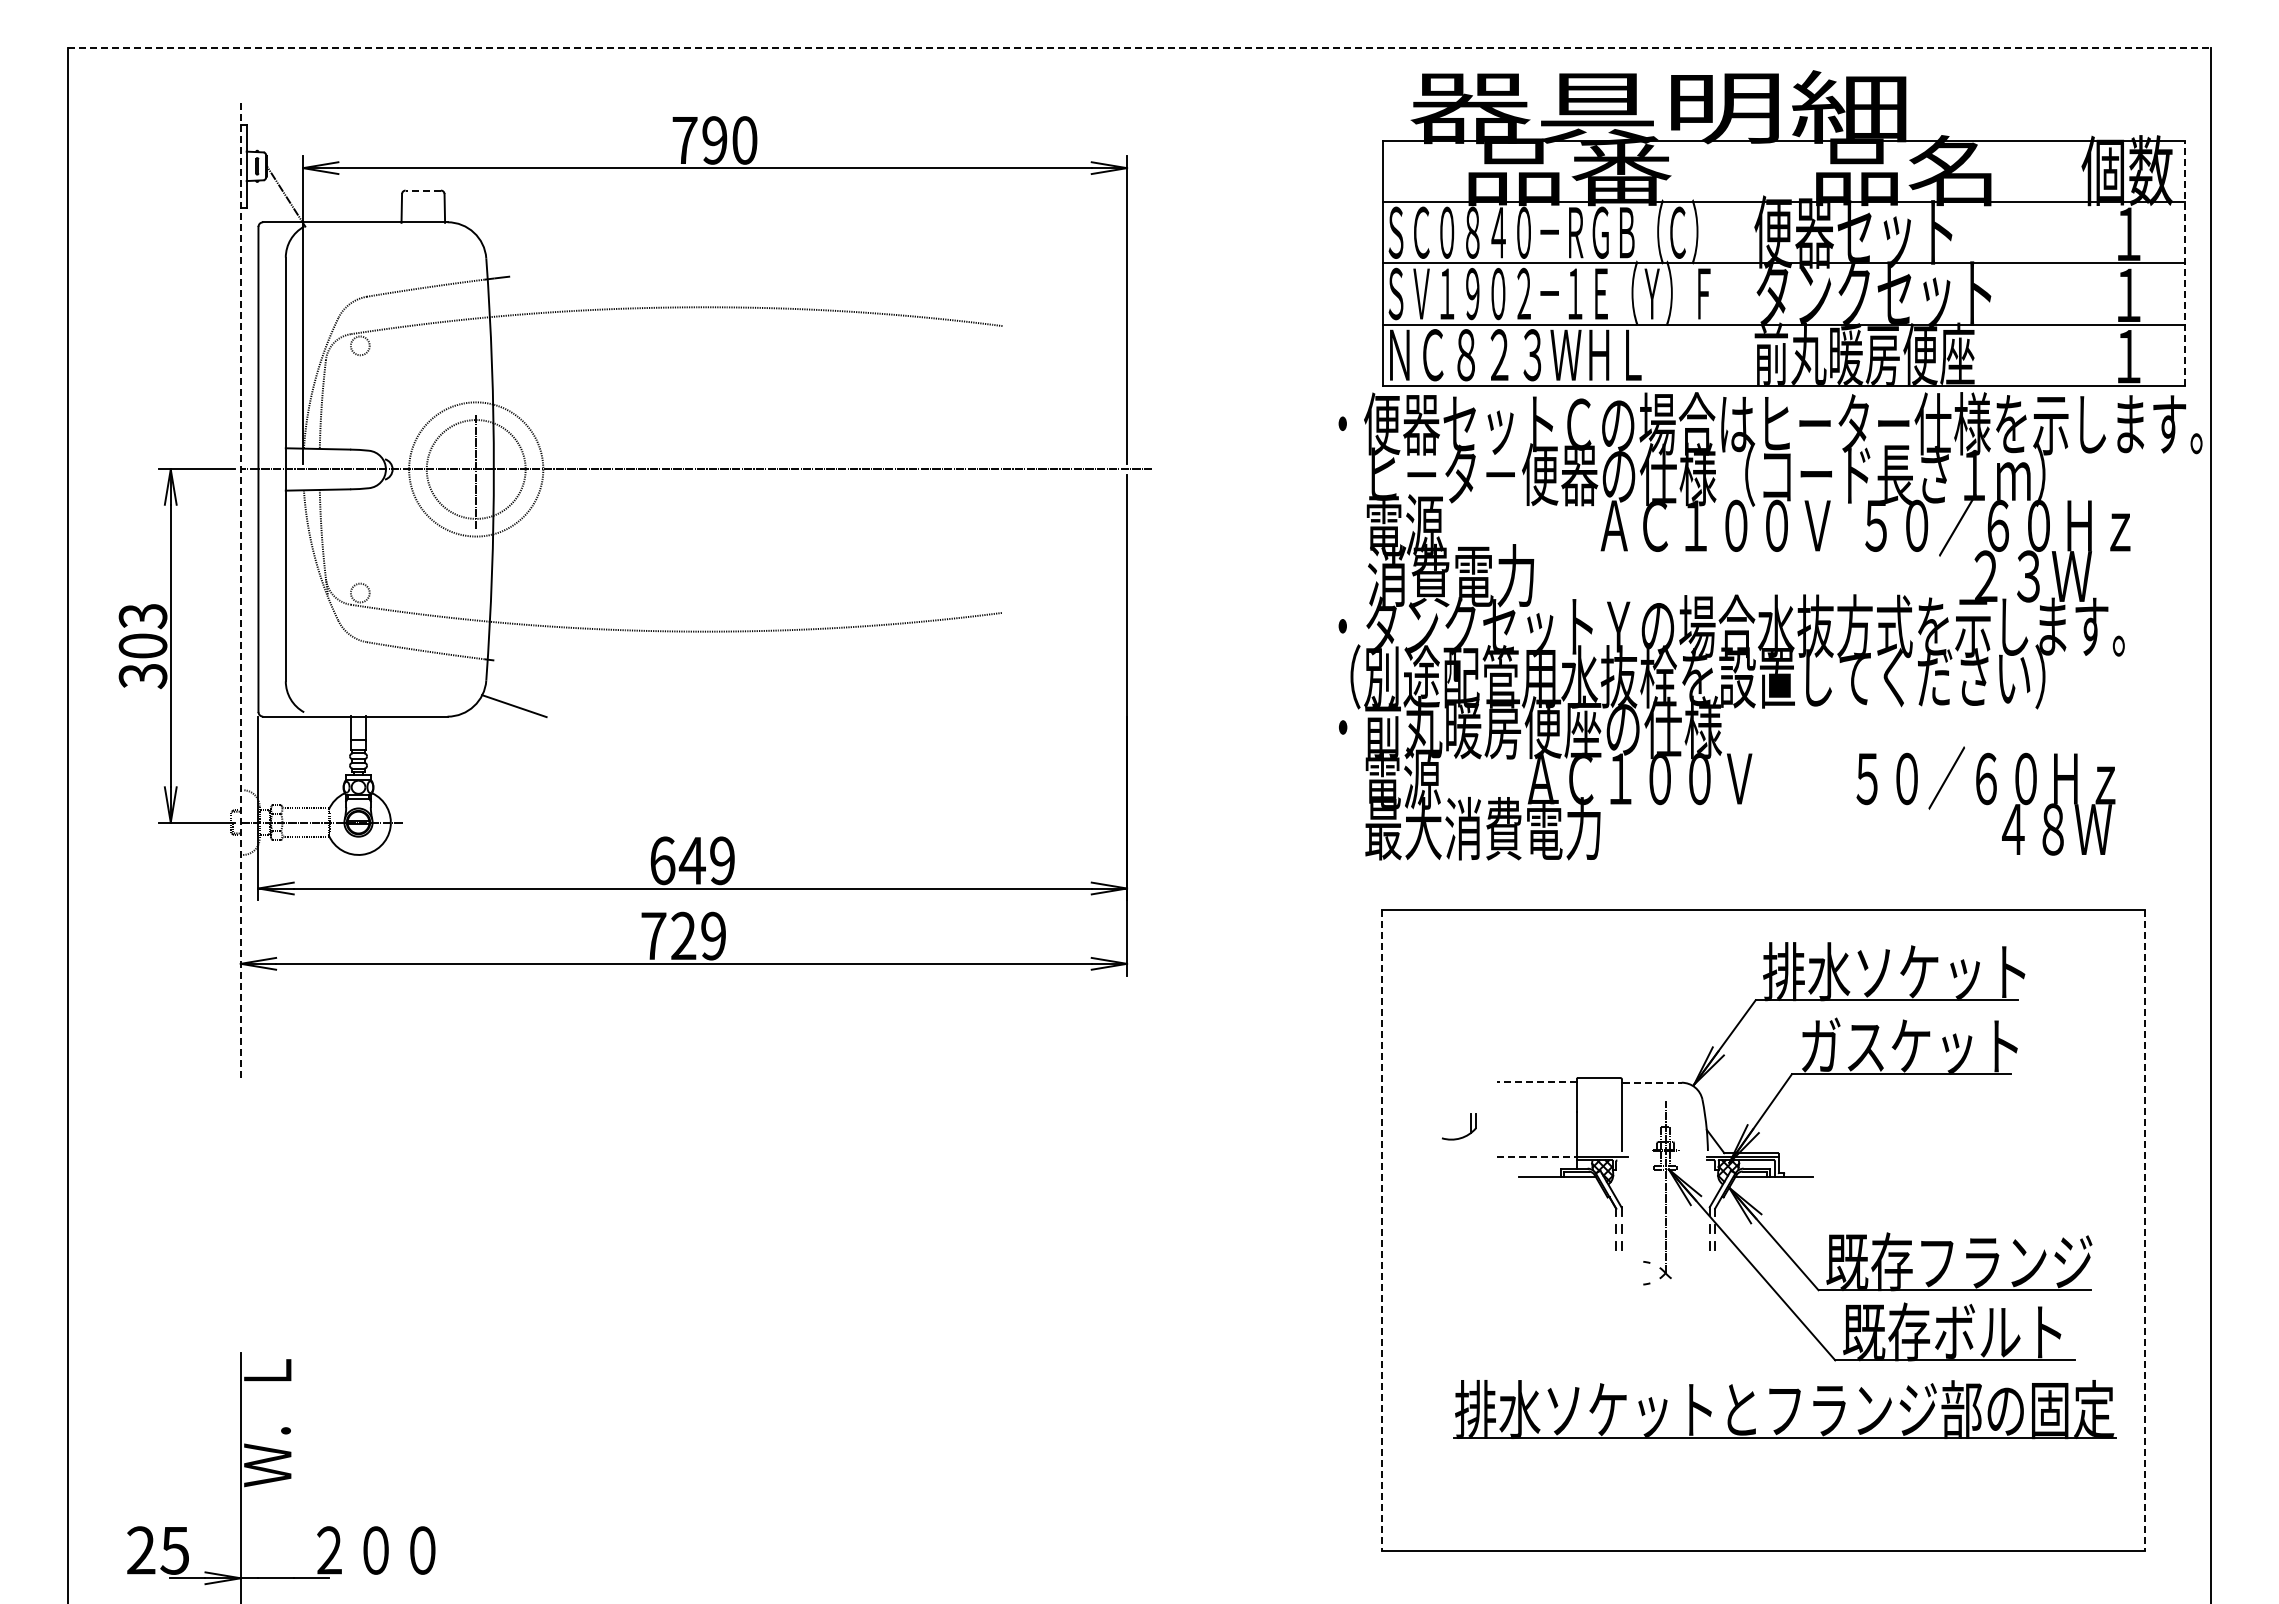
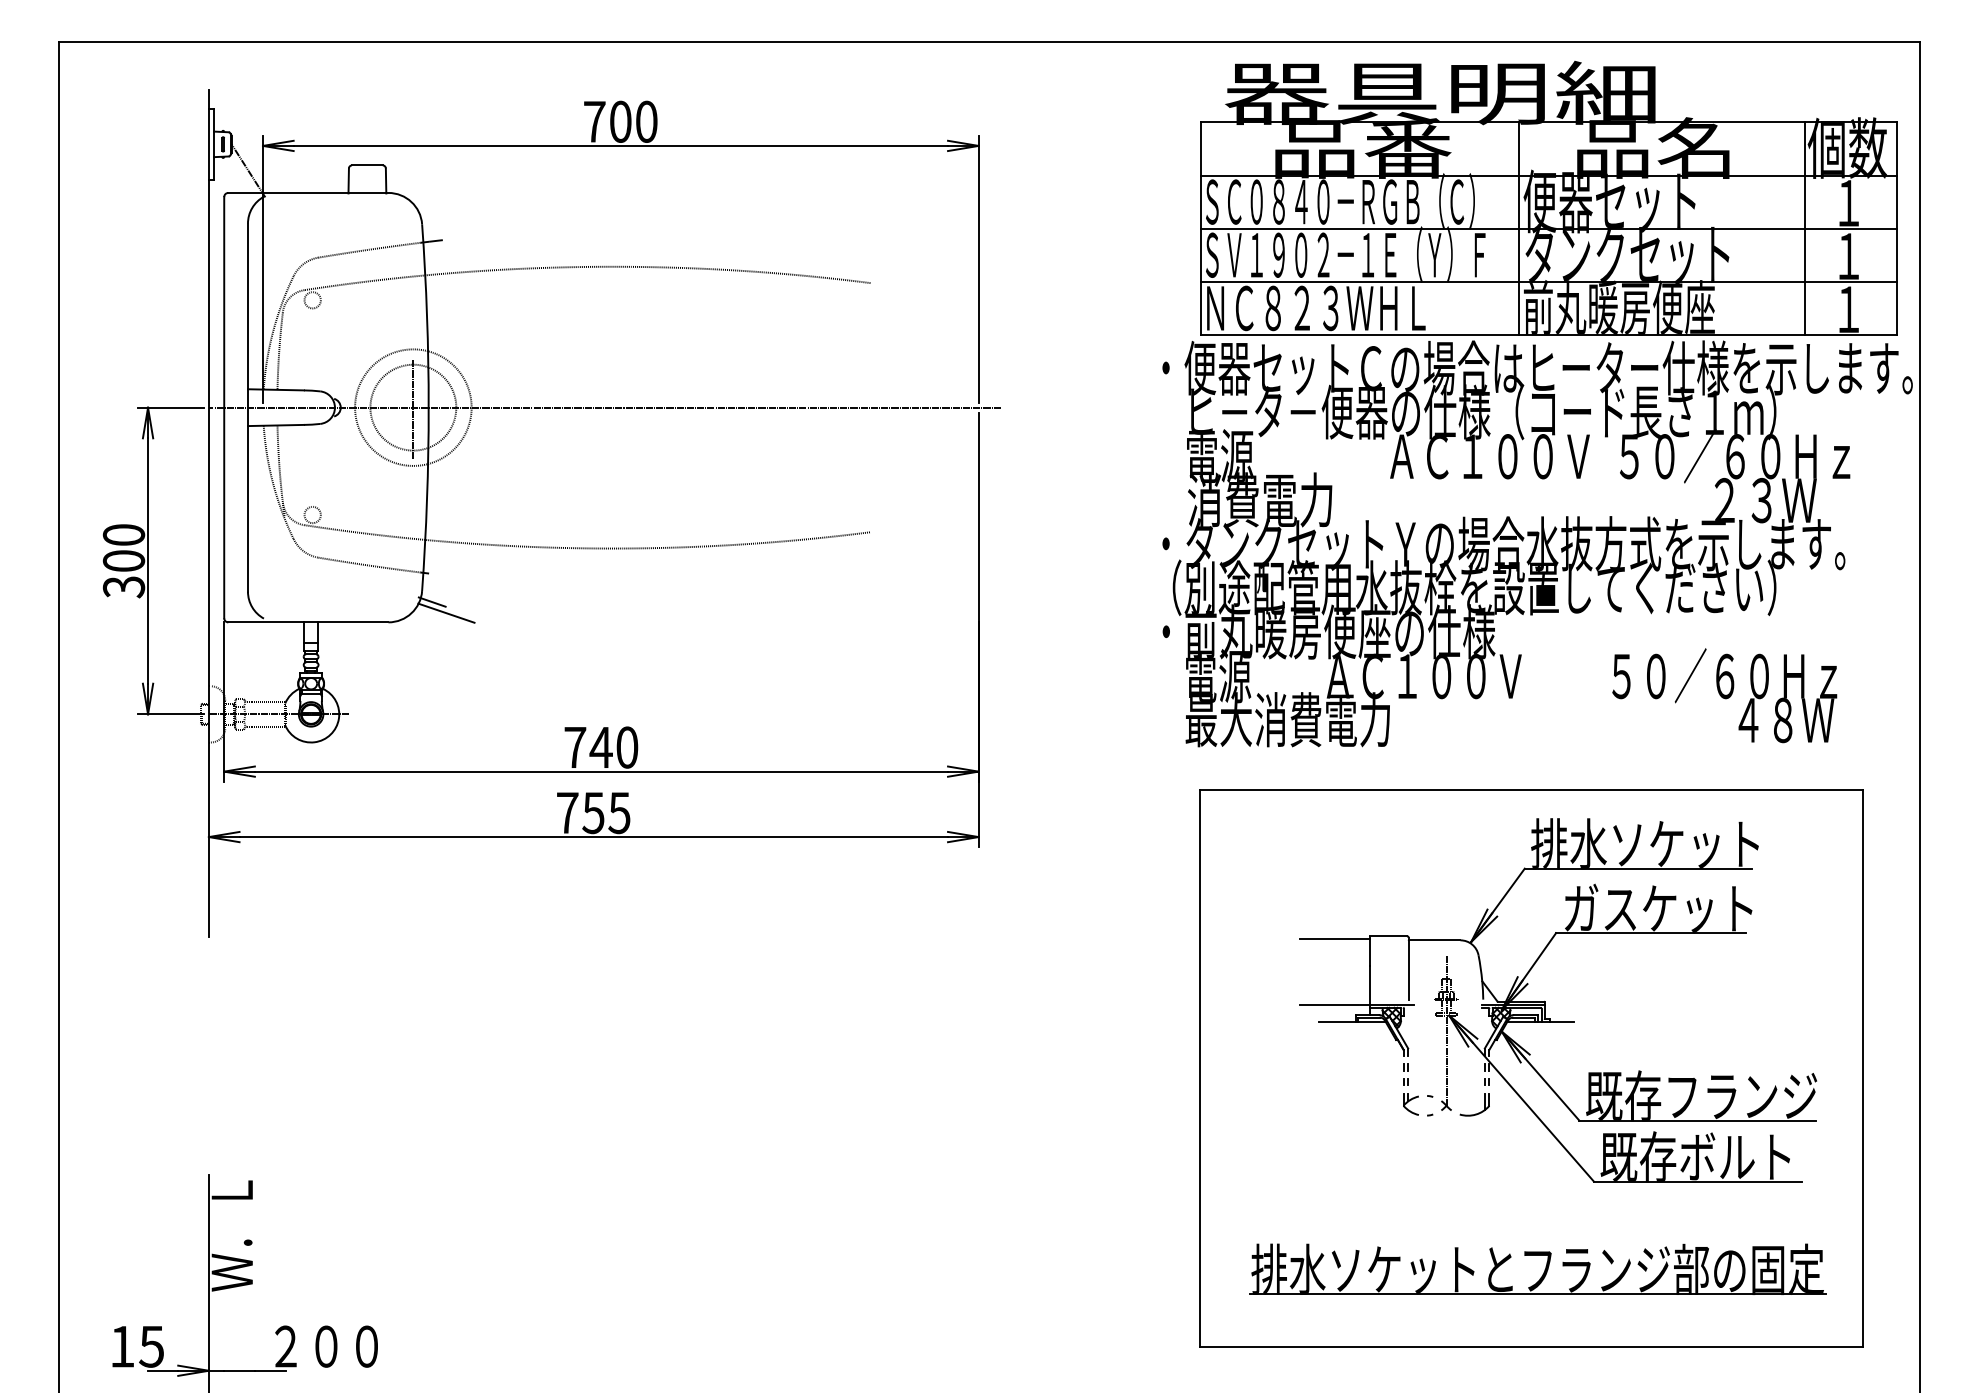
line: (1139, 48) -> (989, 42), dashed -> solid
text: (714, 140) -> (620, 121), 790 -> 700
line: (423, 190) -> (367, 165), dashed -> solid
line: (2184, 262) -> (1897, 227), dashed -> solid
line: (1749, 263) -> (1519, 228), added
line: (2078, 263) -> (1805, 228), added
line: (240, 591) -> (208, 513), dashed -> solid
text: (142, 616) -> (123, 535), 303 -> 300
line: (497, 692) -> (431, 601), added
text: (692, 860) -> (601, 747), 649 -> 740
text: (697, 935) -> (605, 812), 729 -> 755
line: (1536, 1081) -> (1334, 939), dashed -> solid
line: (1652, 1082) -> (1435, 940), dashed -> solid
part: (1464, 1135) -> (1479, 1112), moved
line: (1537, 1156) -> (1335, 1004), dashed -> solid
line: (1381, 1230) -> (1199, 1068), dashed -> solid
line: (2144, 1230) -> (1862, 1068), dashed -> solid
part: (1624, 1271) -> (1410, 1104), added
part: (1791, 1412) -> (1543, 1271), moved
text: (141, 1550) -> (122, 1346), 25 -> 15

